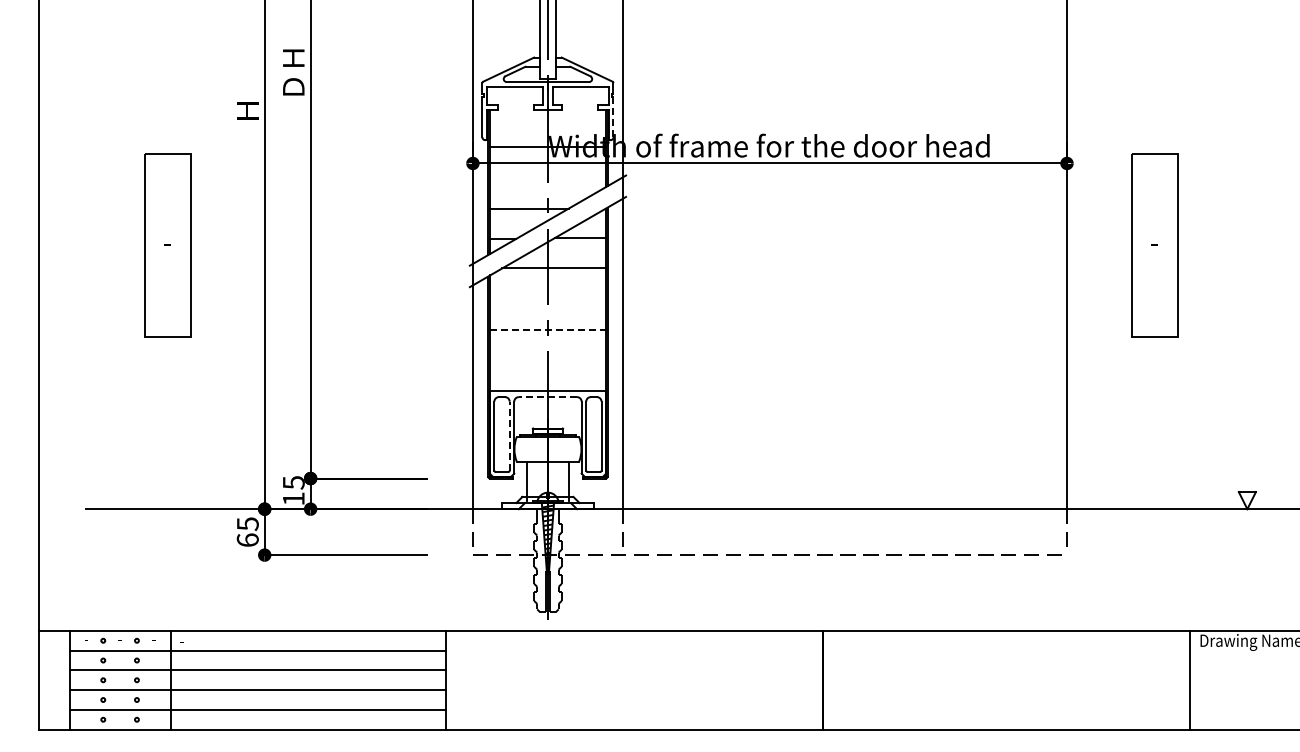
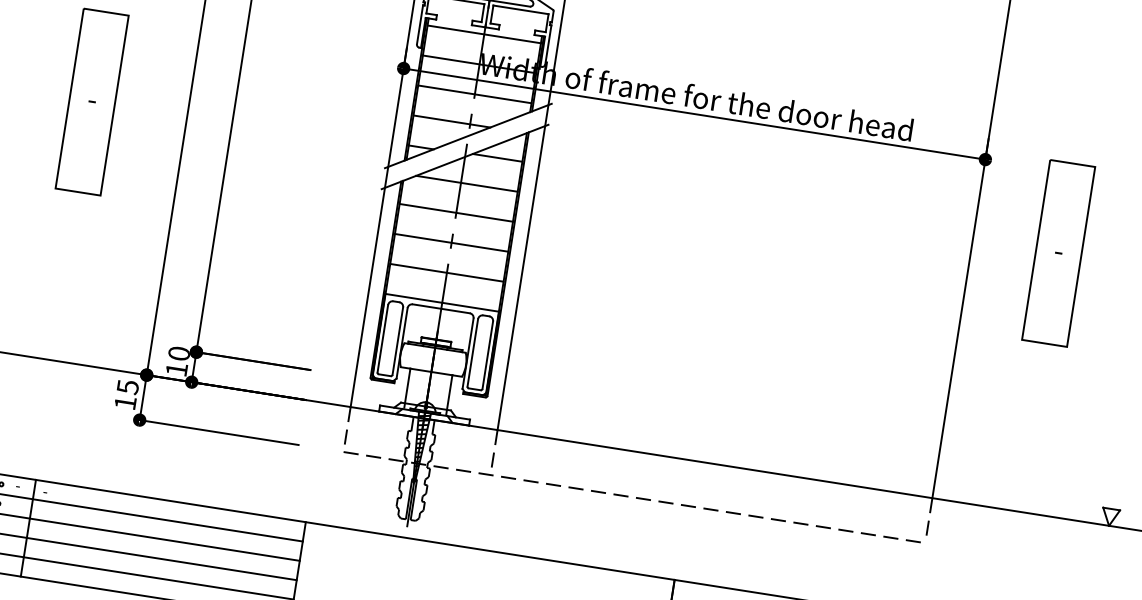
line: (547, 116) -> (483, 33), added
line: (613, 117) -> (548, 45), dashed -> solid
line: (547, 178) -> (474, 94), added
line: (547, 299) -> (455, 213), added
line: (547, 329) -> (451, 242), dashed -> solid
line: (547, 360) -> (446, 272), added
line: (547, 397) -> (440, 309), dashed -> solid
line: (509, 435) -> (397, 340), dashed -> solid
text: (293, 482) -> (179, 353), 15 -> 10
text: (247, 539) -> (125, 402), 65 -> 15

